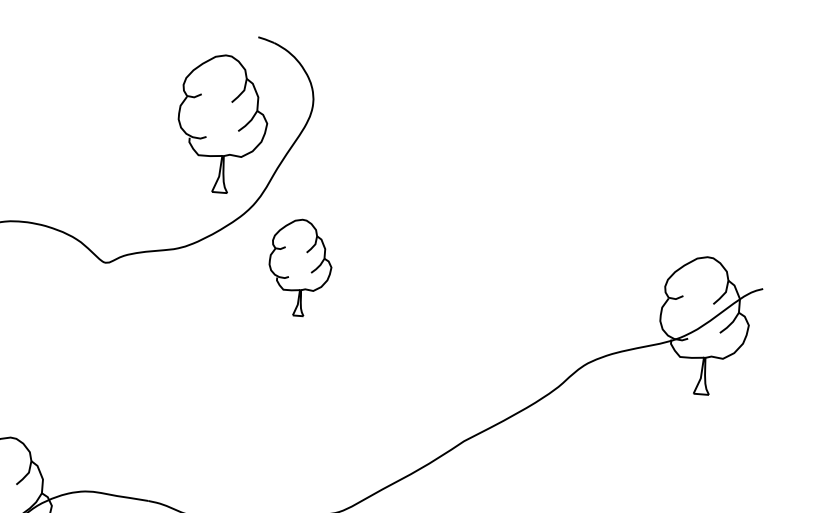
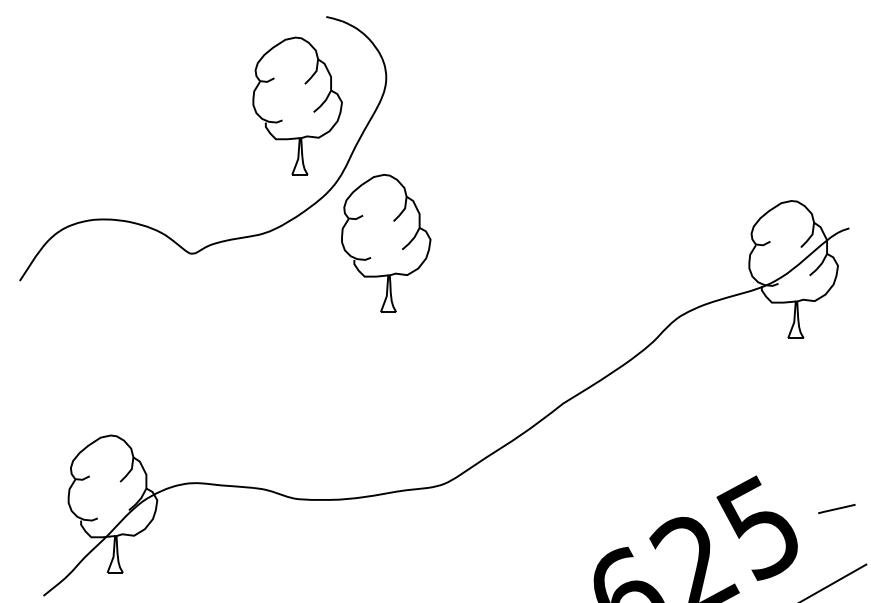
part: (300, 267) -> (386, 243), size x1.43

